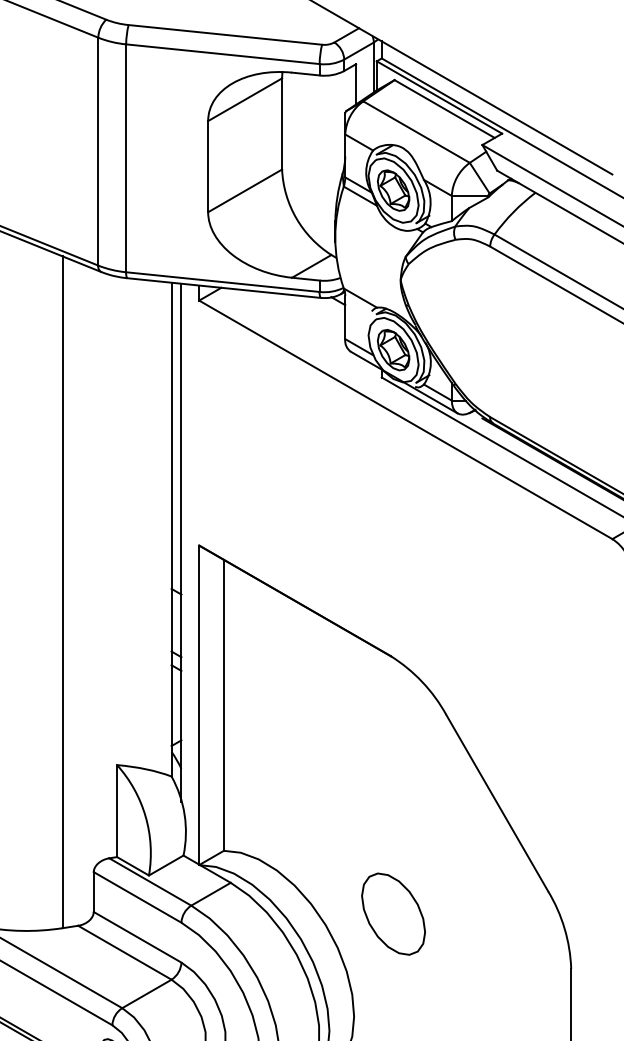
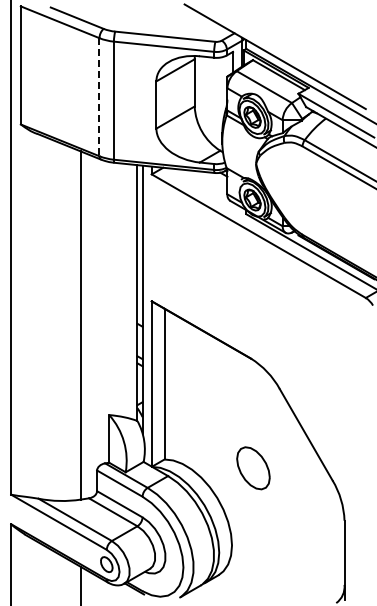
line: (98, 152) -> (99, 97), solid -> dashed
part: (393, 914) -> (253, 468), moved

